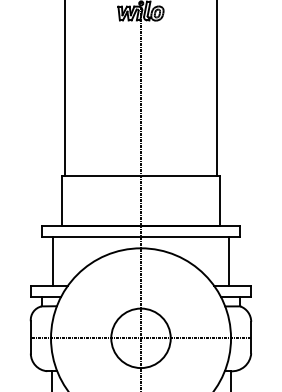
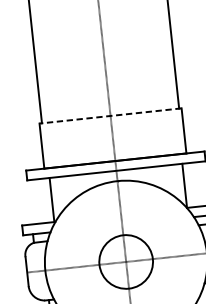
line: (140, 175) -> (110, 115), solid -> dashed
line: (52, 260) -> (51, 199), moved
line: (229, 260) -> (184, 185), moved

